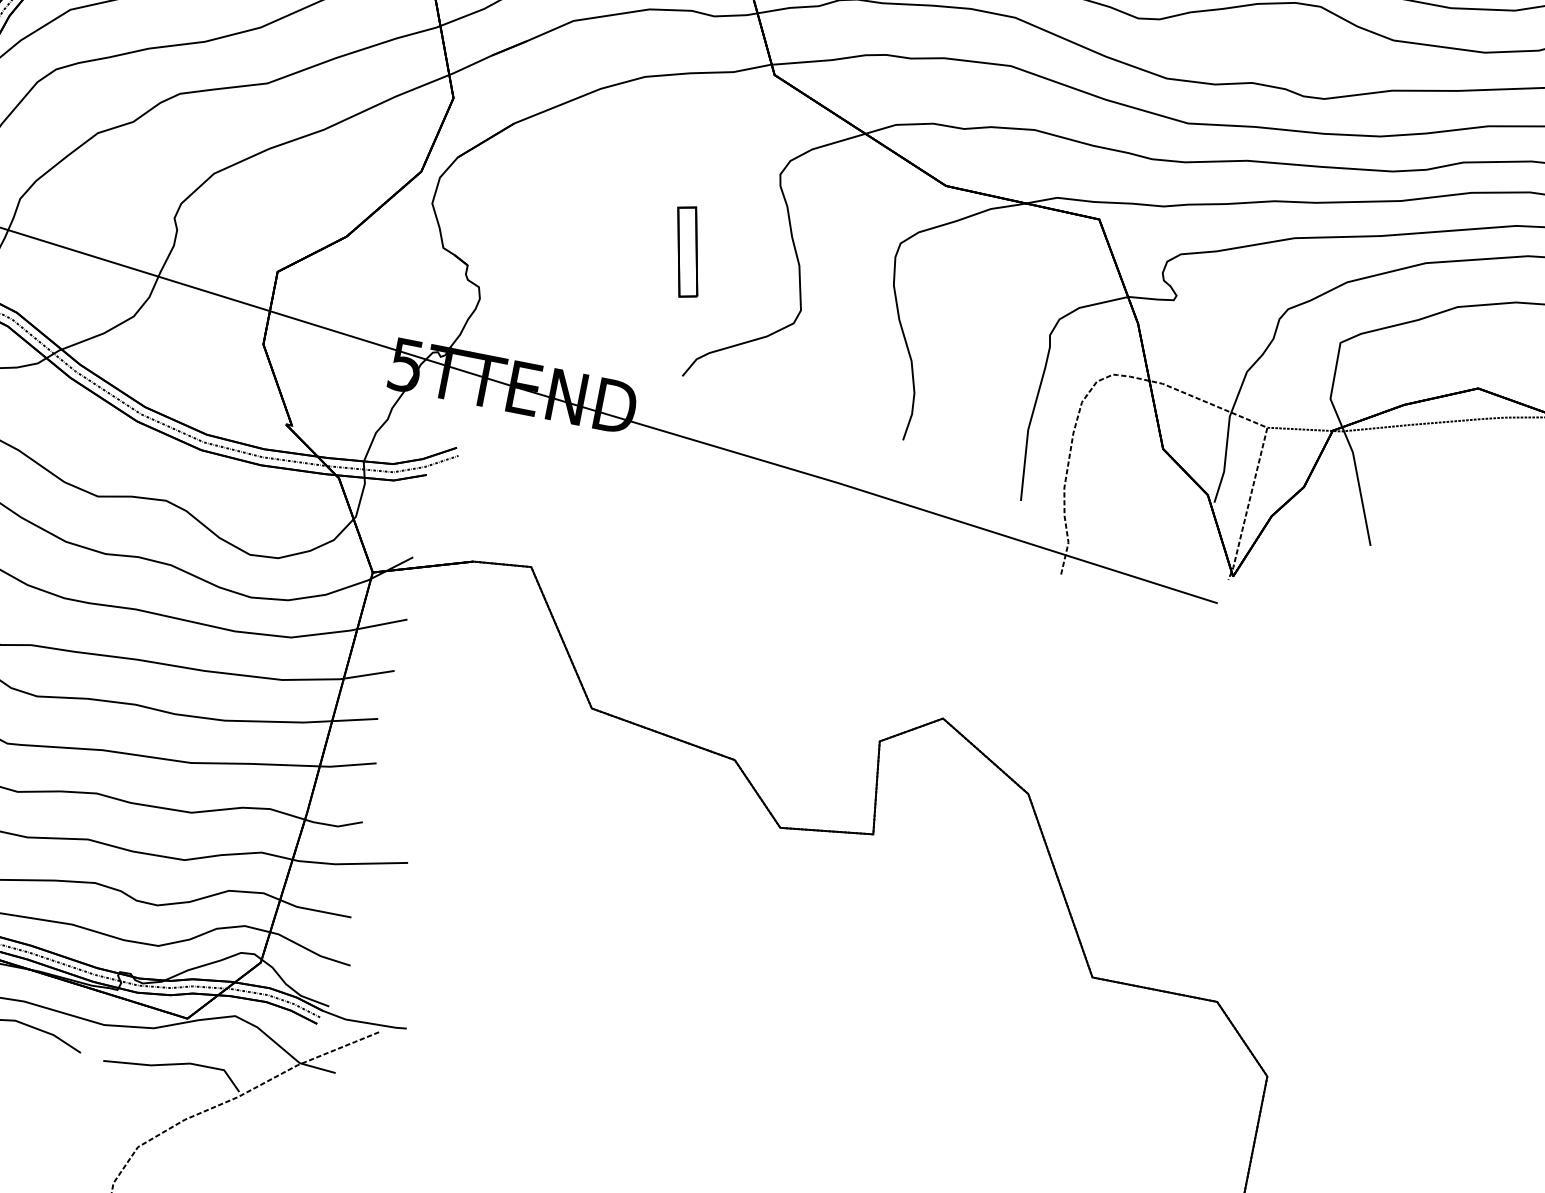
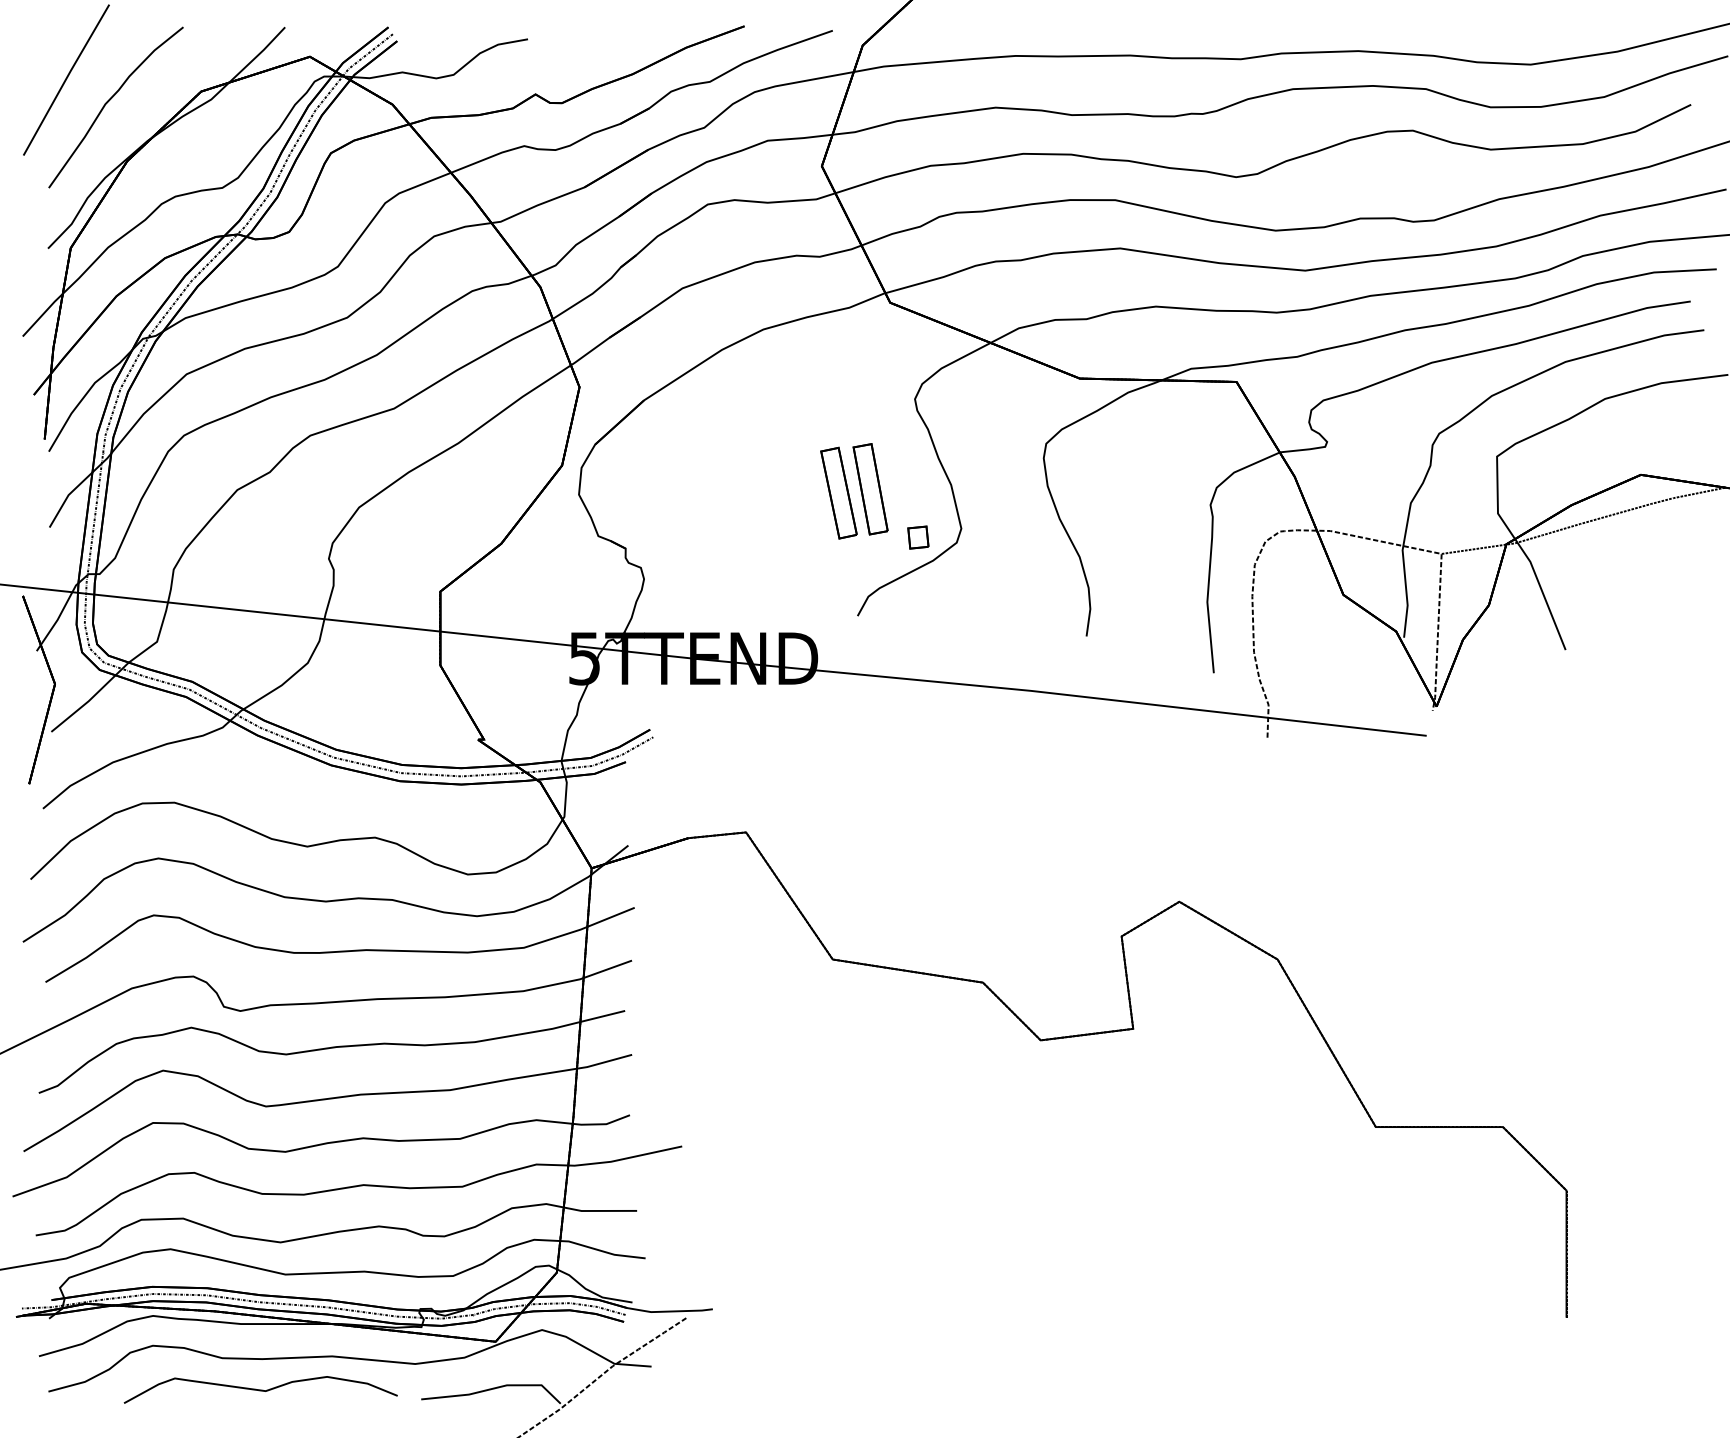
part: (719, 254) -> (870, 489), added
part: (757, 310) -> (918, 537), added

